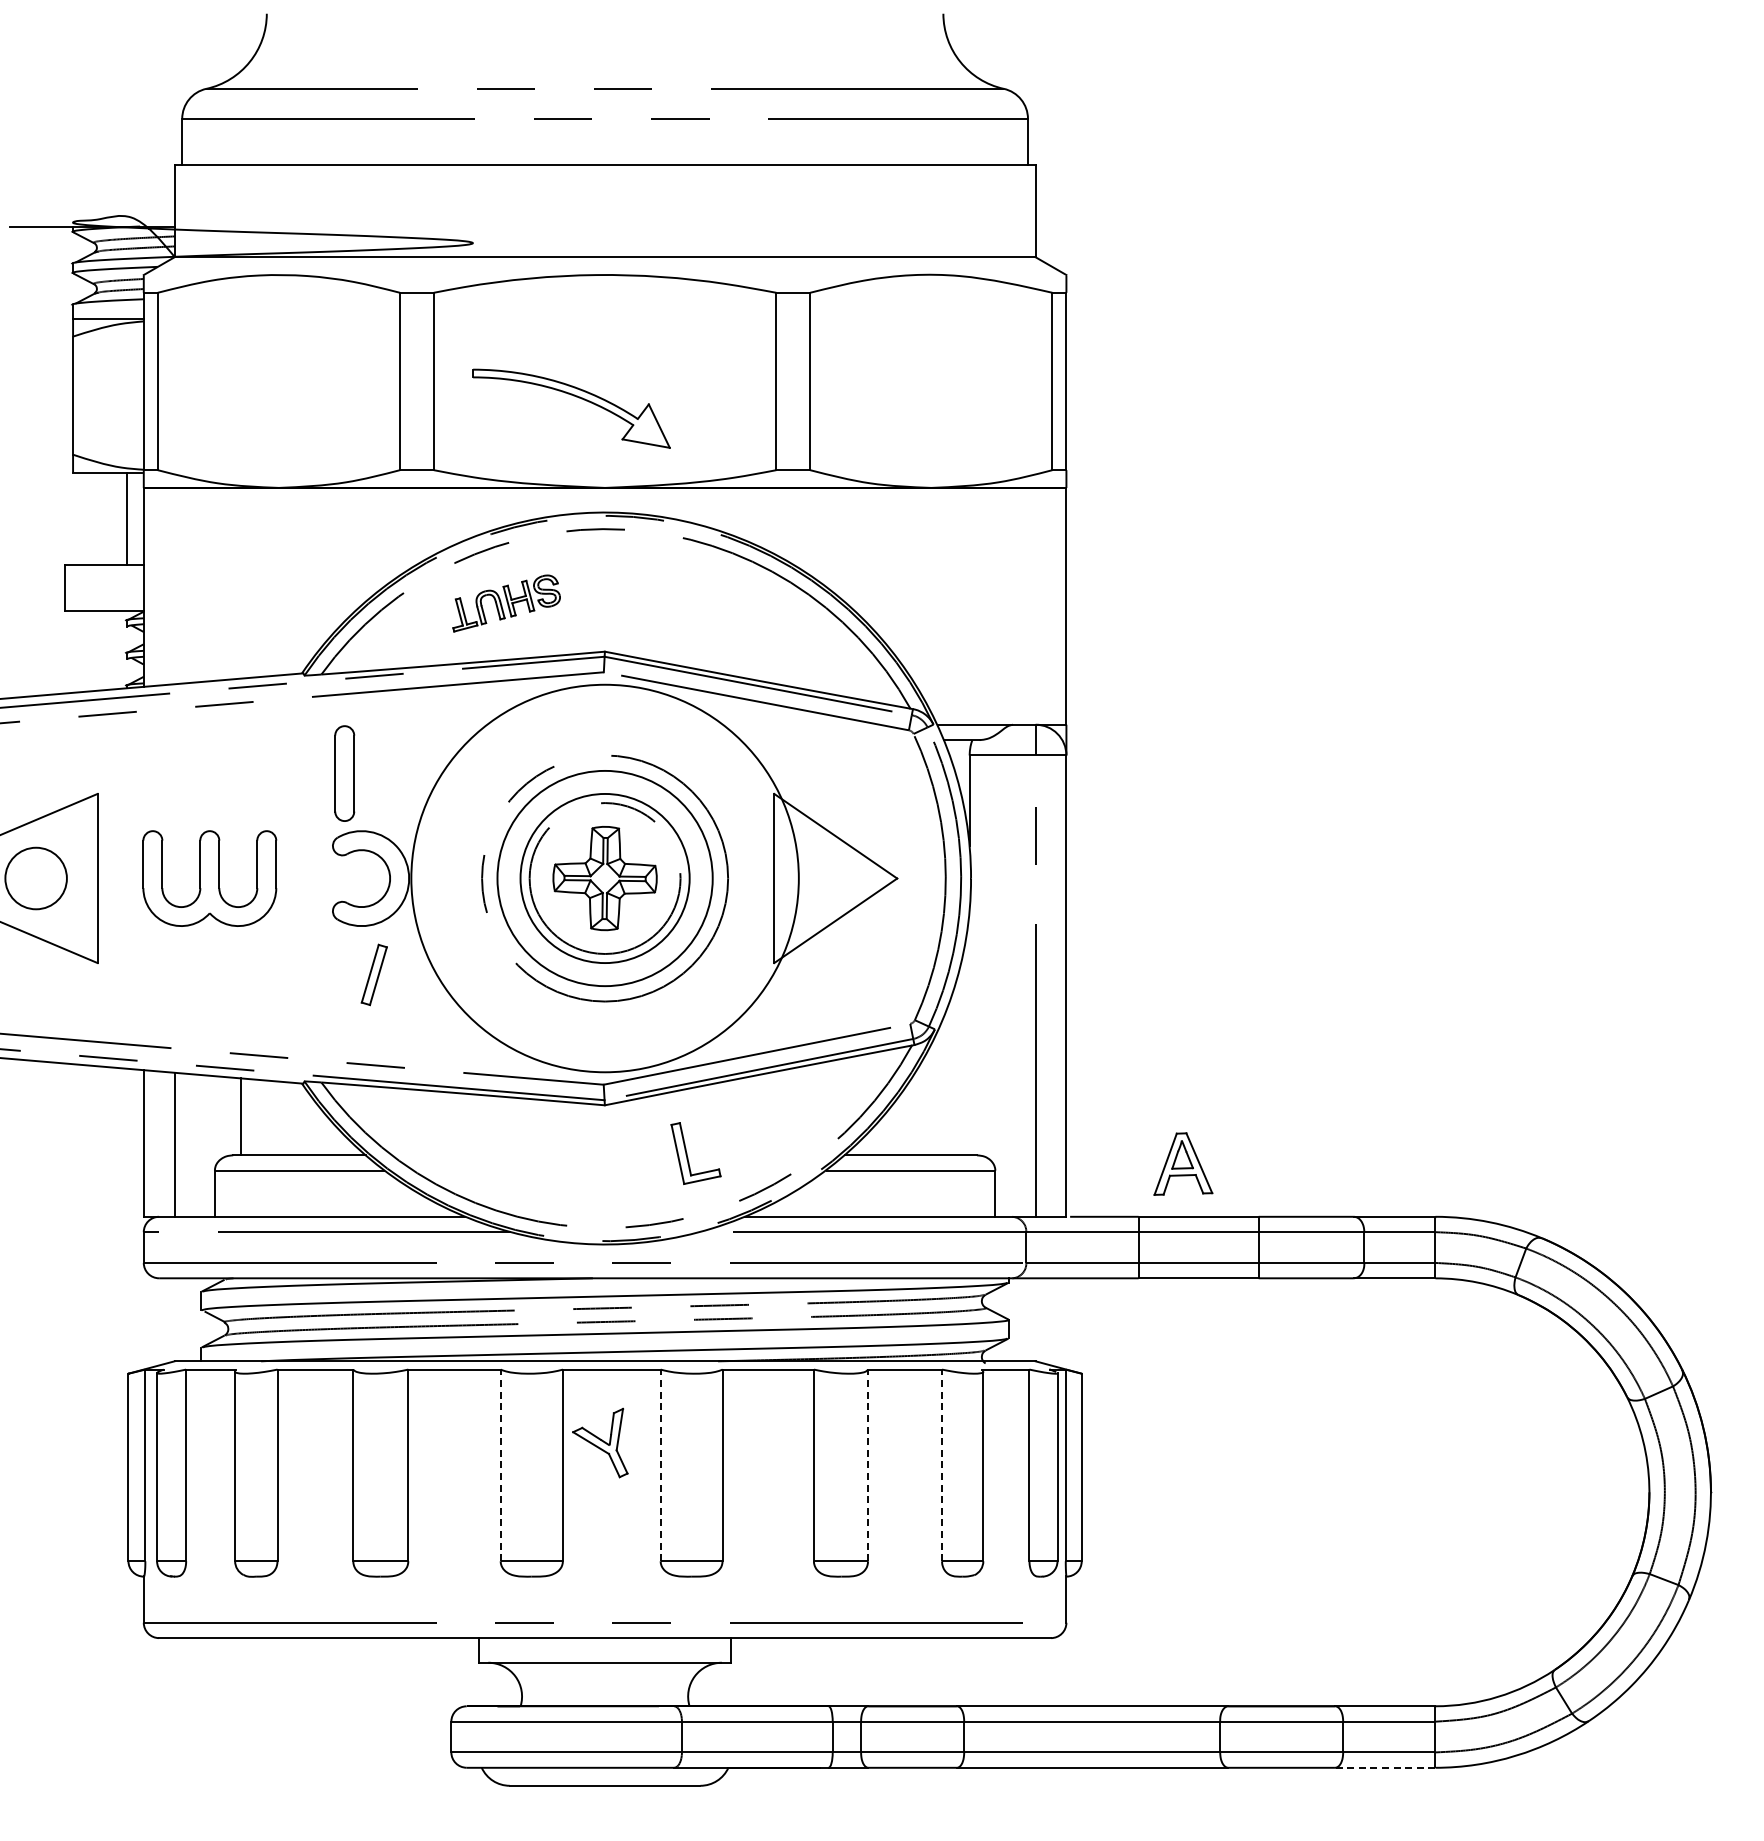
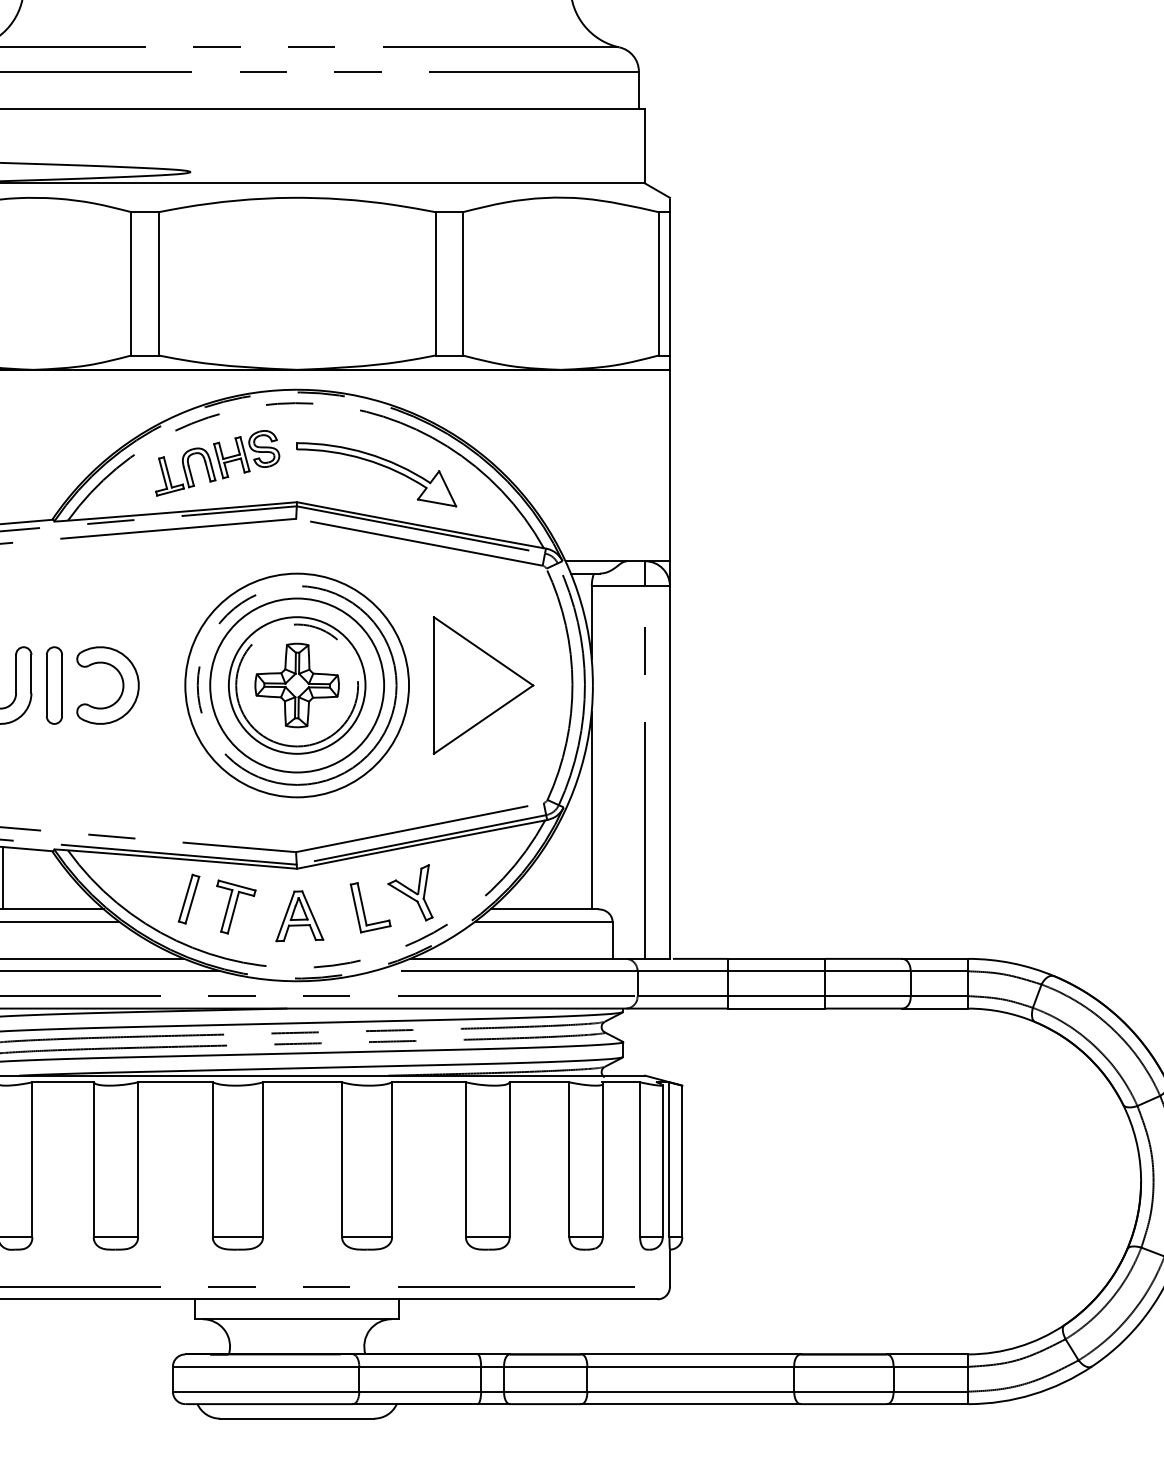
part: (576, 397) -> (380, 465), moved
part: (506, 603) -> (217, 463), size x1.43
part: (344, 773) -> (54, 685), moved
circle: (604, 878) -> (296, 685), size x0.71
part: (373, 974) -> (188, 898), moved
line: (969, 1033) -> (591, 810), added
part: (529, 1152) -> (236, 906), added
part: (1183, 1163) -> (299, 915), moved
part: (600, 1442) -> (410, 892), moved
line: (500, 1465) -> (212, 1159), dashed -> solid
line: (660, 1465) -> (341, 1159), dashed -> solid
line: (868, 1465) -> (510, 1159), dashed -> solid
line: (942, 1465) -> (569, 1159), dashed -> solid
line: (1384, 1767) -> (927, 1403), dashed -> solid

